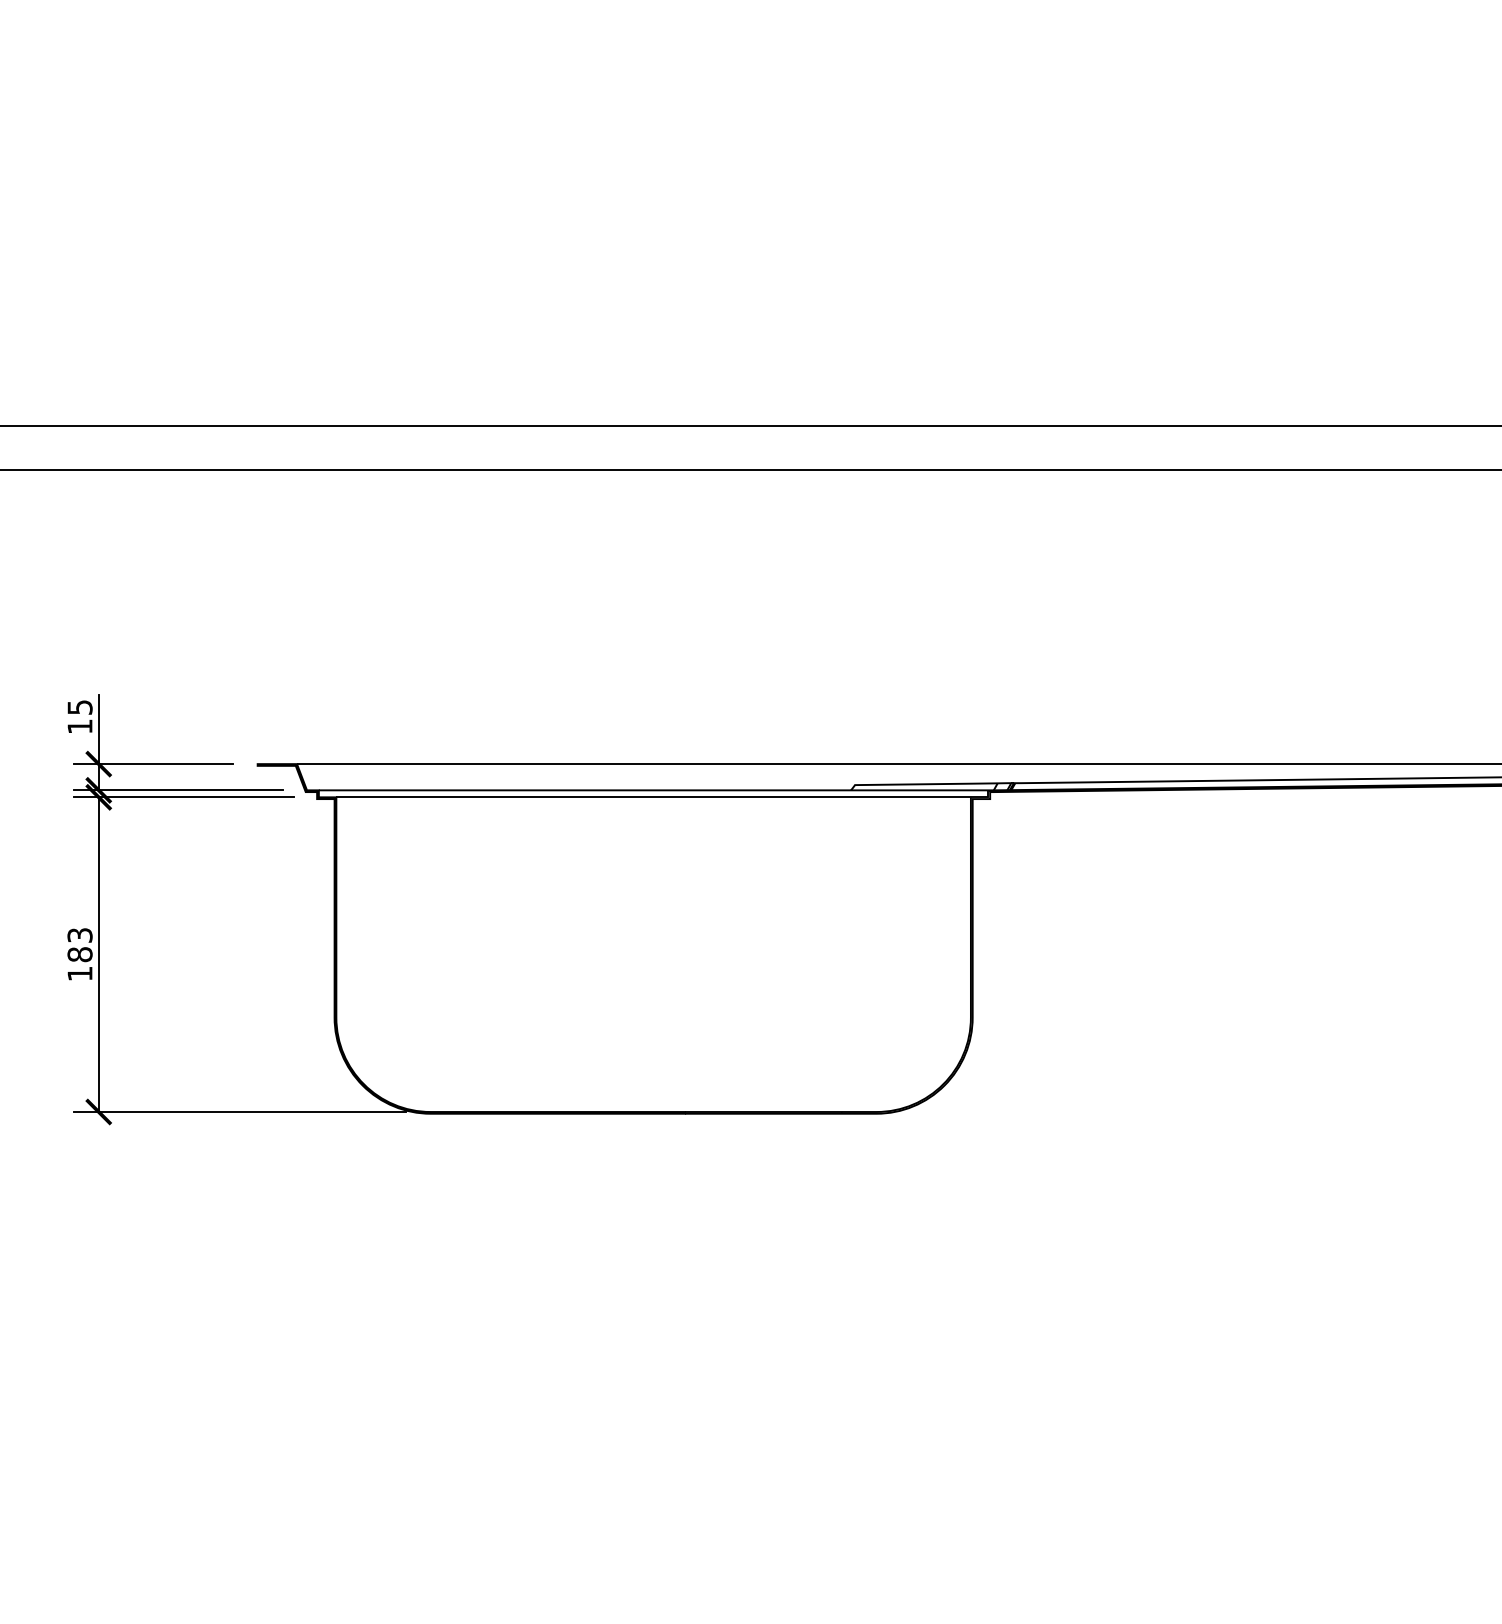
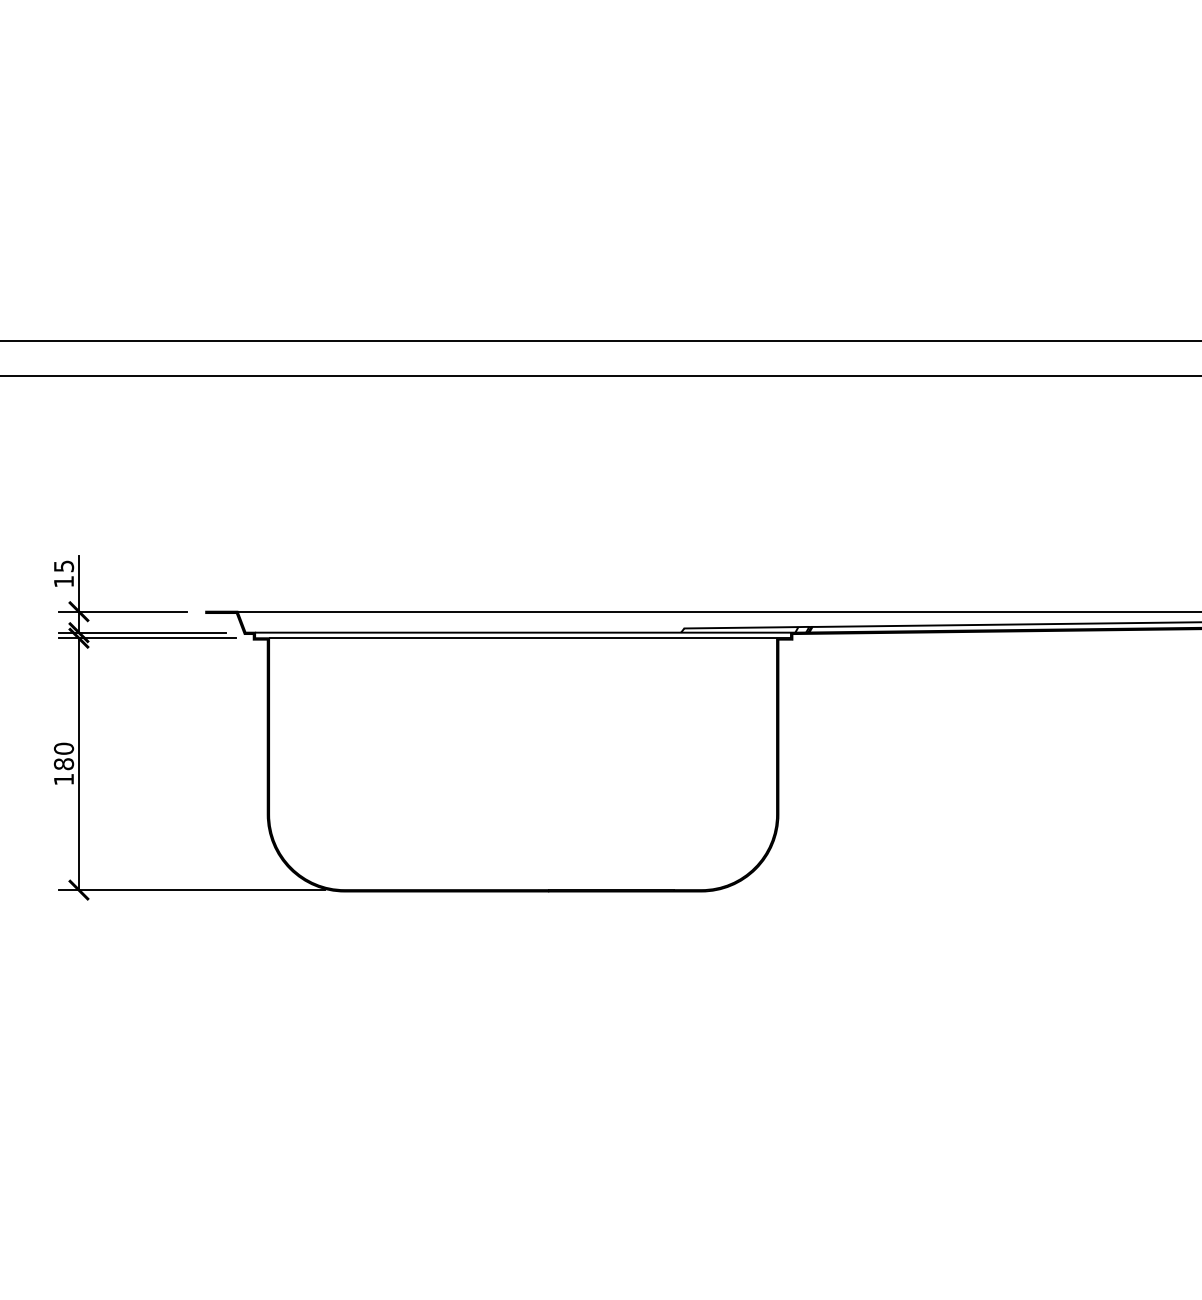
text: (79, 934) -> (63, 748), 183 -> 180

